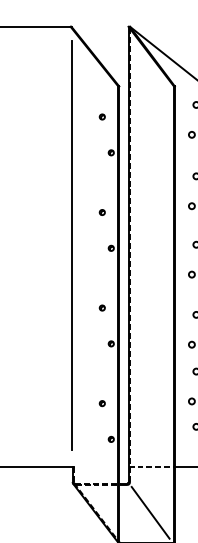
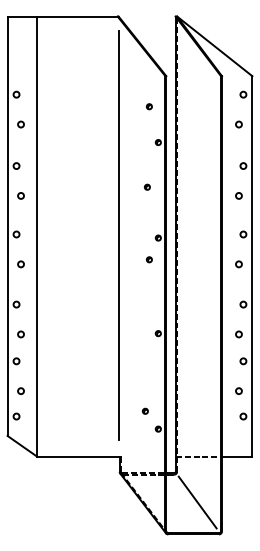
part: (101, 211) -> (146, 186), moved
part: (101, 307) -> (148, 259), moved
part: (101, 402) -> (144, 410), moved

